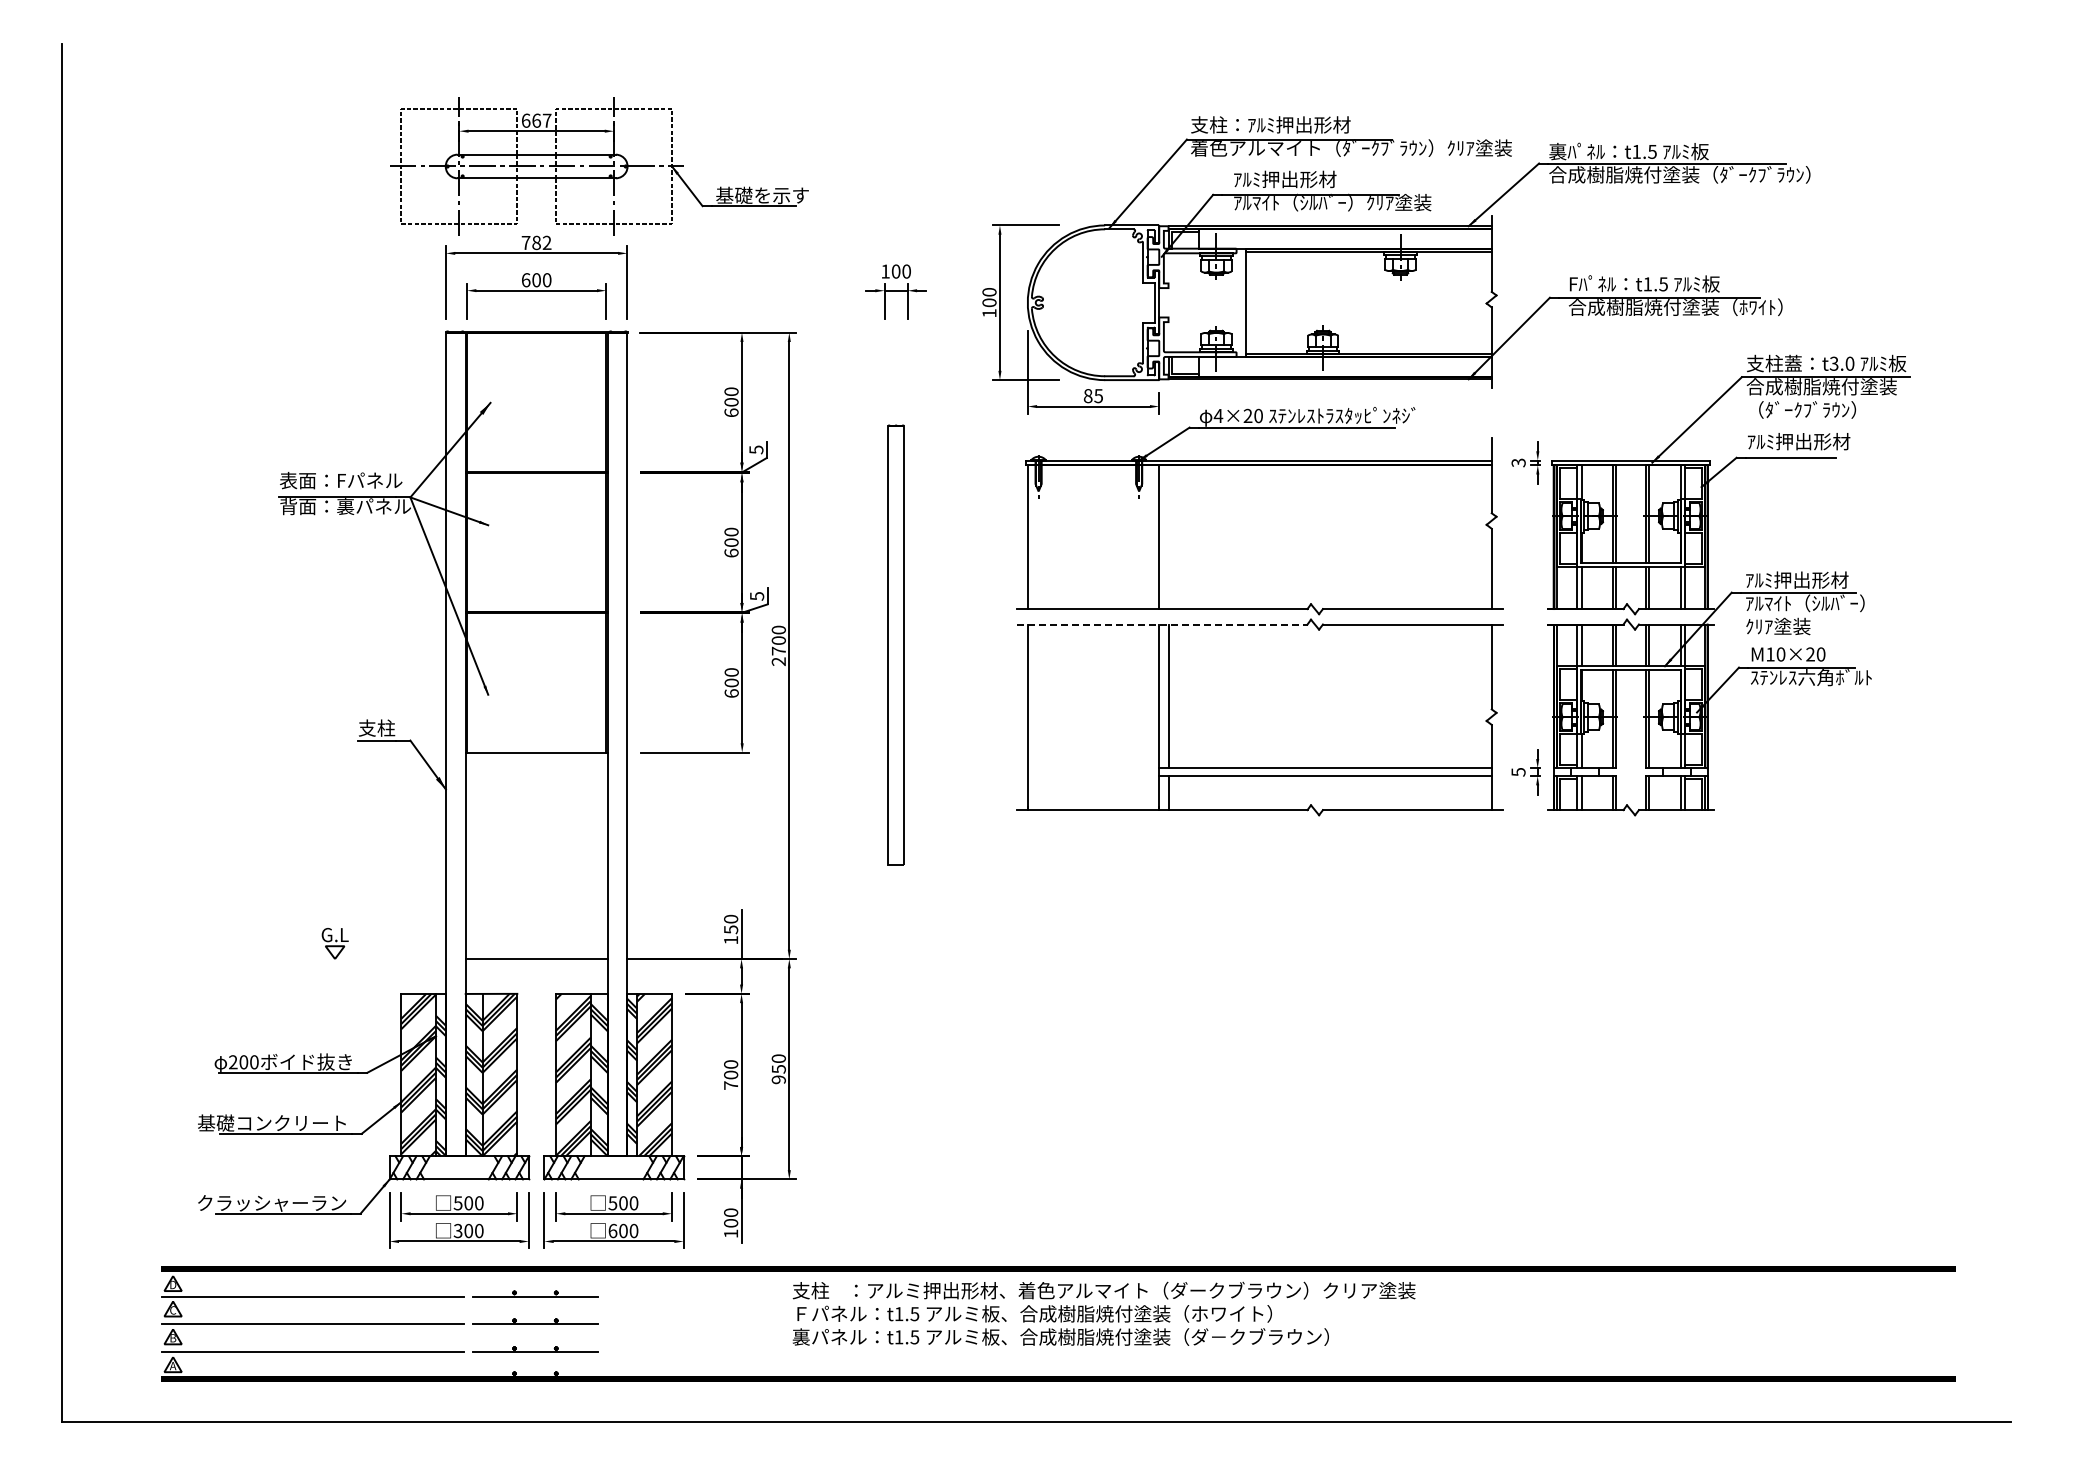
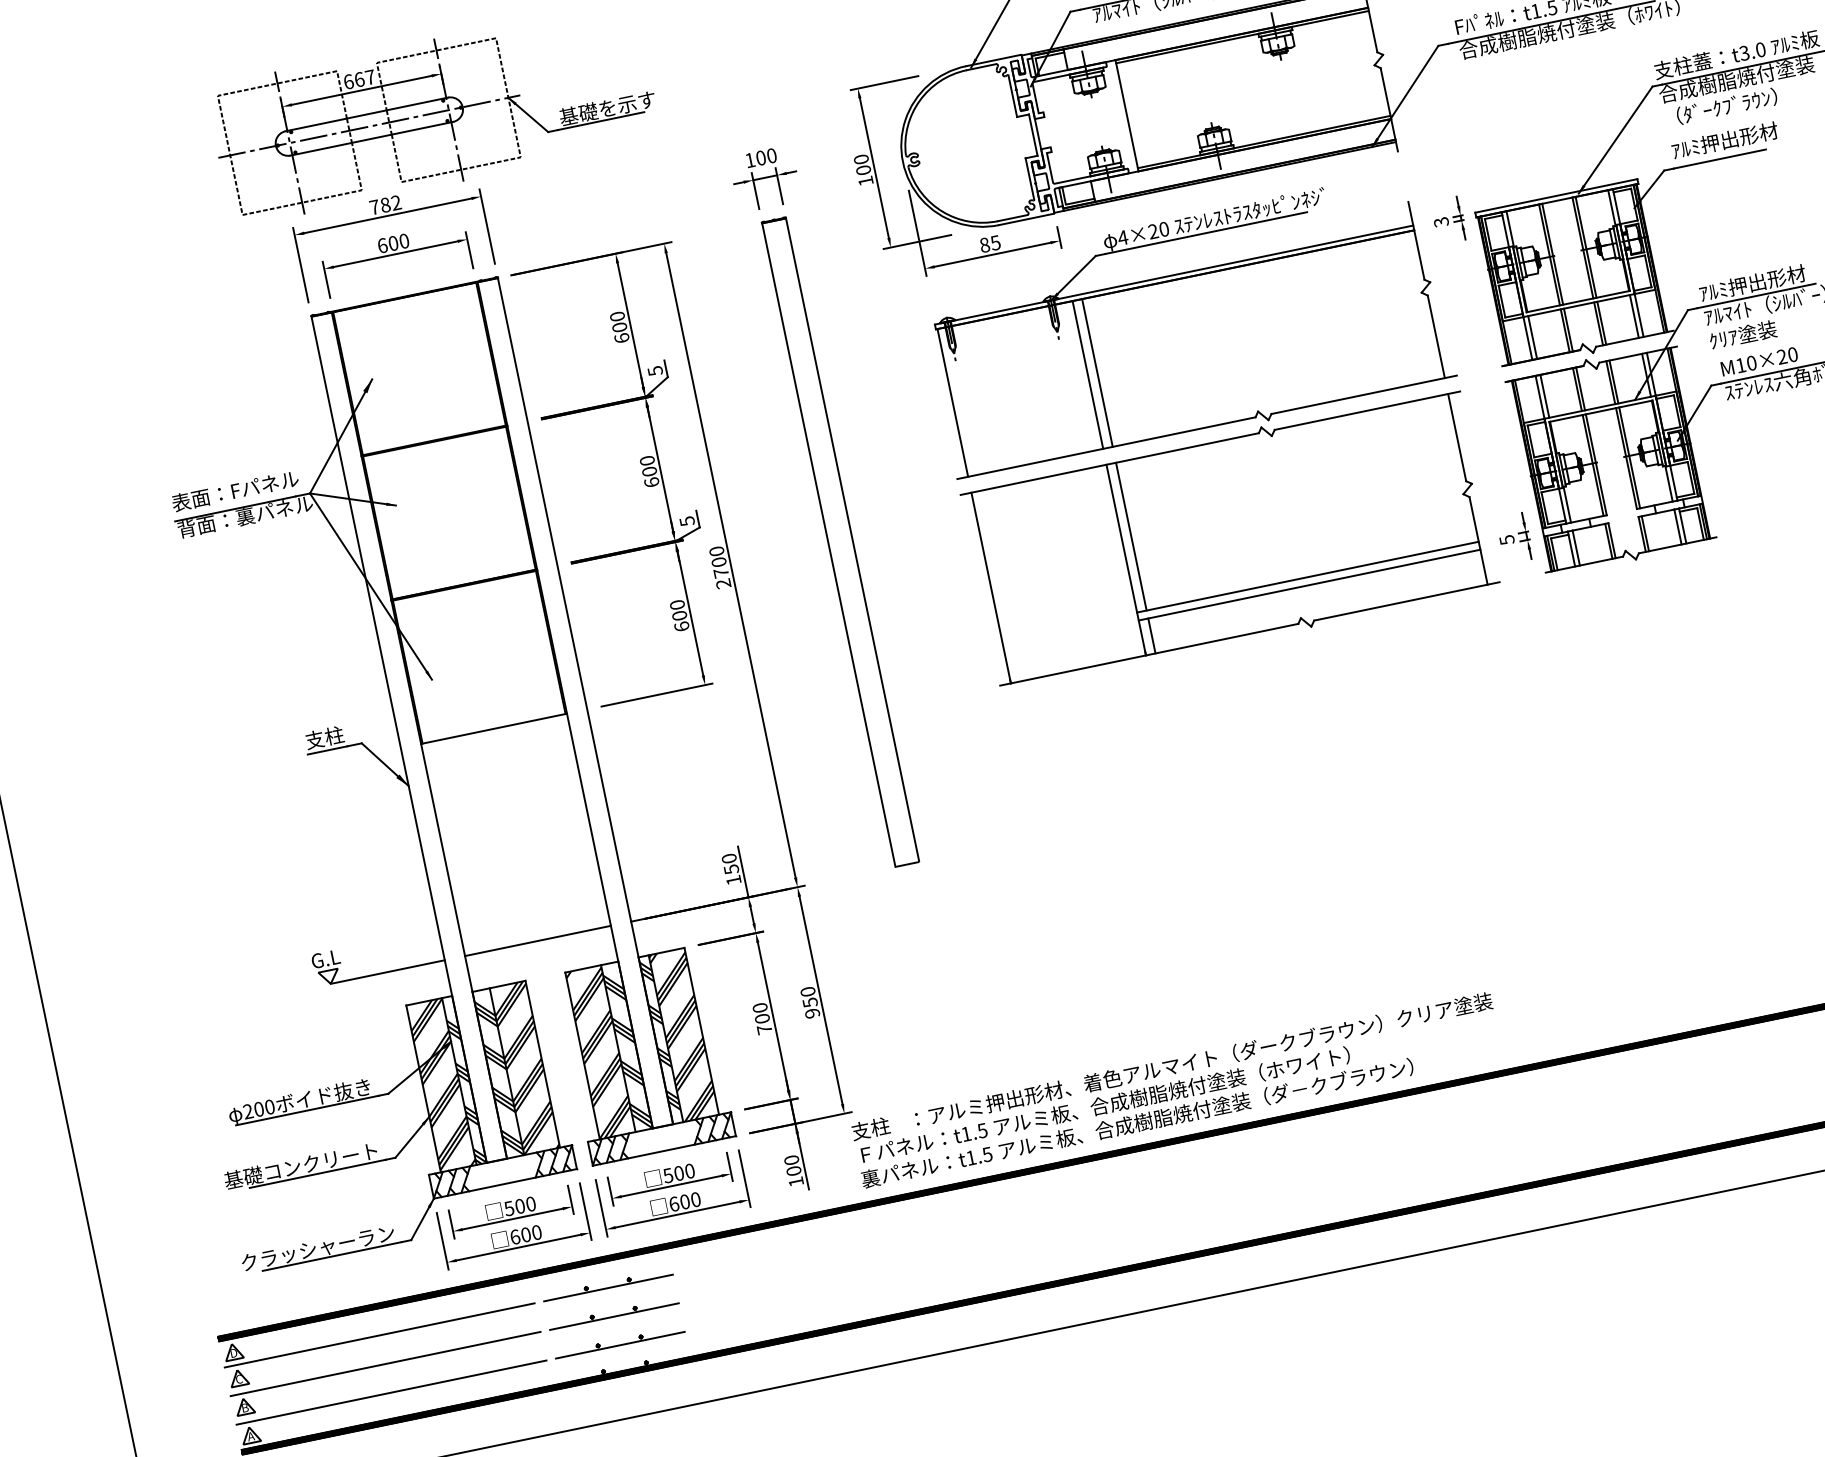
line: (1168, 537) -> (1097, 373), added
line: (1162, 624) -> (1109, 464), dashed -> solid
part: (895, 644) -> (839, 541), size x1.43
line: (390, 959) -> (387, 972), added
text: (457, 1230) -> (514, 1236), 300 -> 600
text: (1103, 1313) -> (1176, 1090), moved

